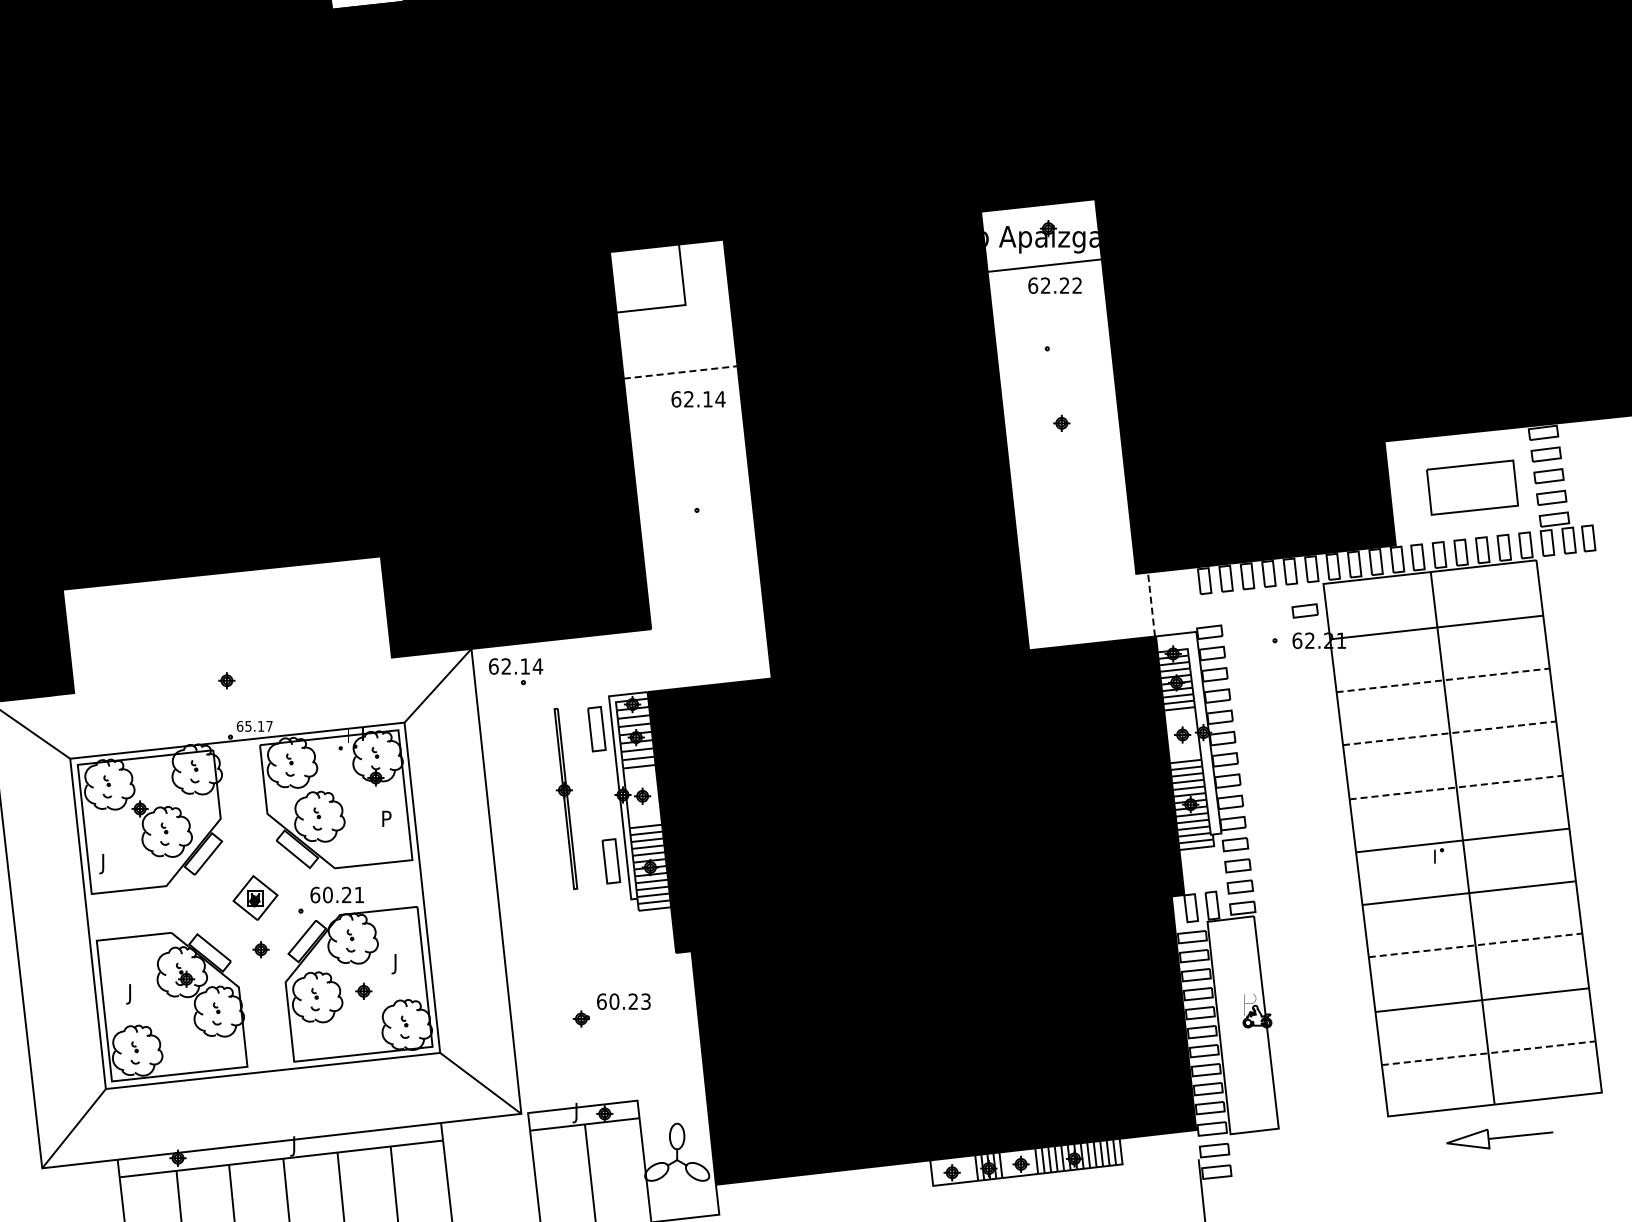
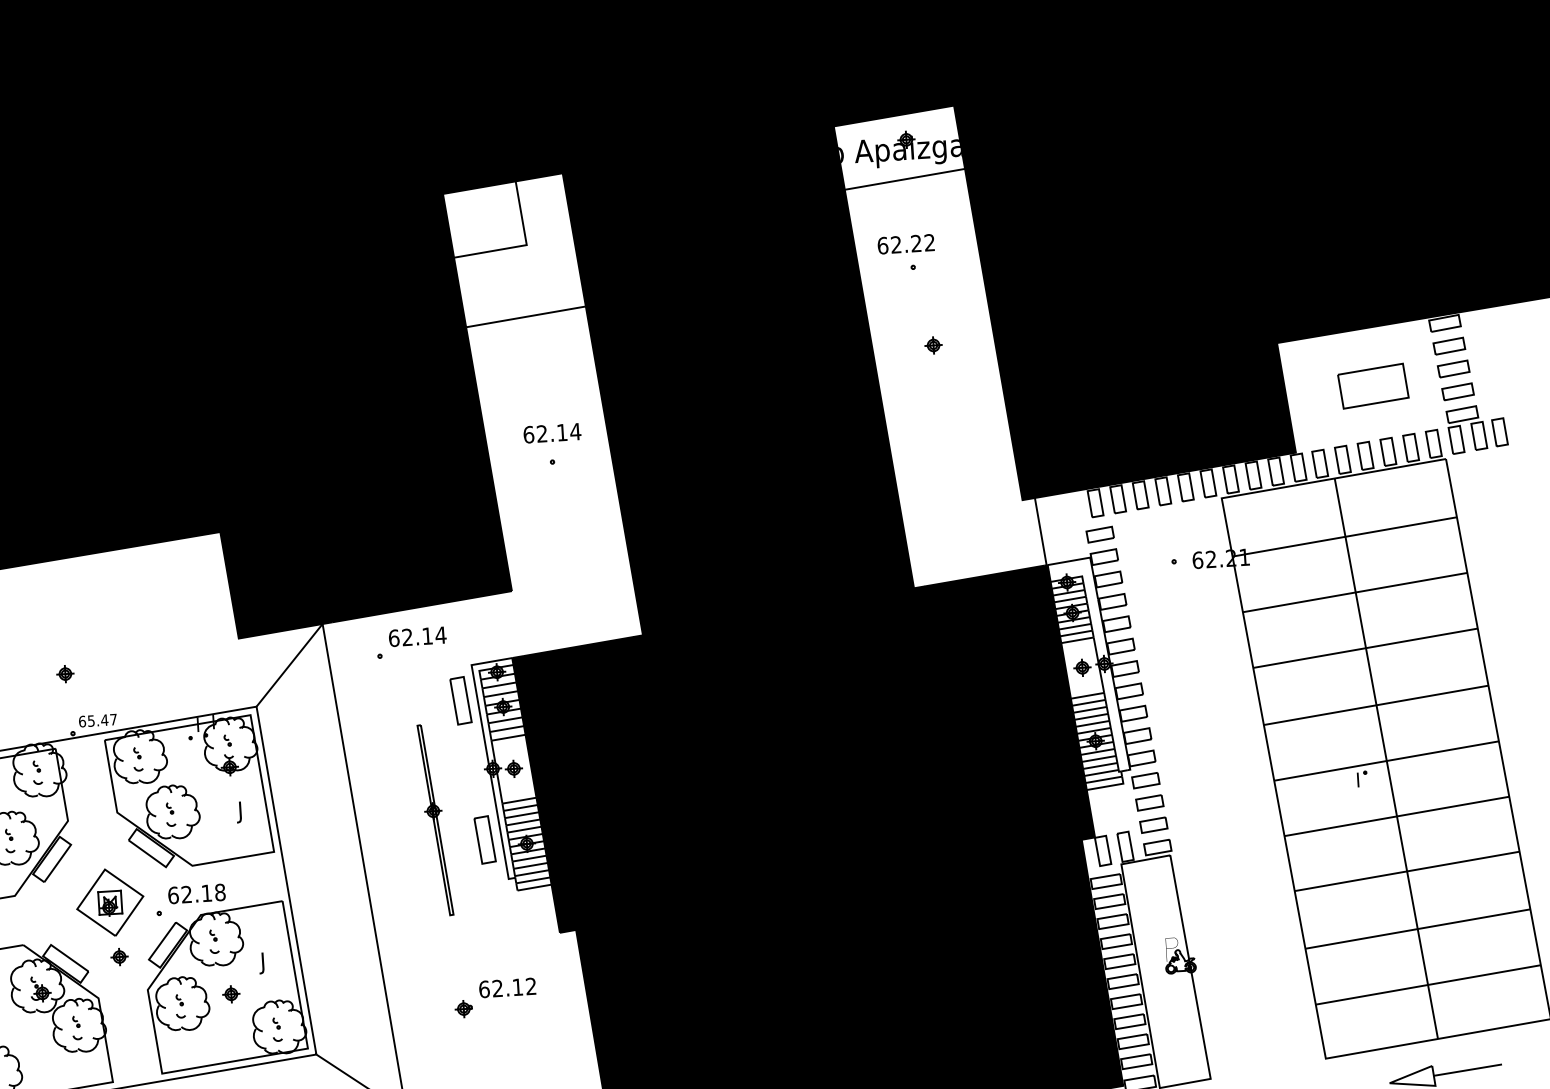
text: (1054, 285) -> (905, 244), moved
line: (681, 372) -> (526, 316), dashed -> solid
text: (698, 399) -> (552, 433), moved
part: (1472, 487) -> (1373, 386), size x0.71
line: (1151, 604) -> (1040, 531), dashed -> solid
part: (1304, 610) -> (1099, 534), moved
text: (516, 666) -> (418, 636), moved
line: (1443, 680) -> (1355, 592), dashed -> solid
text: (260, 726) -> (104, 720), 65.17 -> 65.47
line: (1450, 733) -> (1366, 648), dashed -> solid
line: (1456, 787) -> (1376, 705), dashed -> solid
part: (565, 798) -> (435, 819), moved
text: (385, 820) -> (242, 811), P -> J
text: (343, 894) -> (203, 892), 60.21 -> 62.18
part: (255, 897) -> (110, 902), size x1.43
line: (1476, 945) -> (1408, 871), dashed -> solid
text: (629, 1001) -> (513, 987), 60.23 -> 62.12
line: (1488, 1053) -> (1428, 985), dashed -> solid

